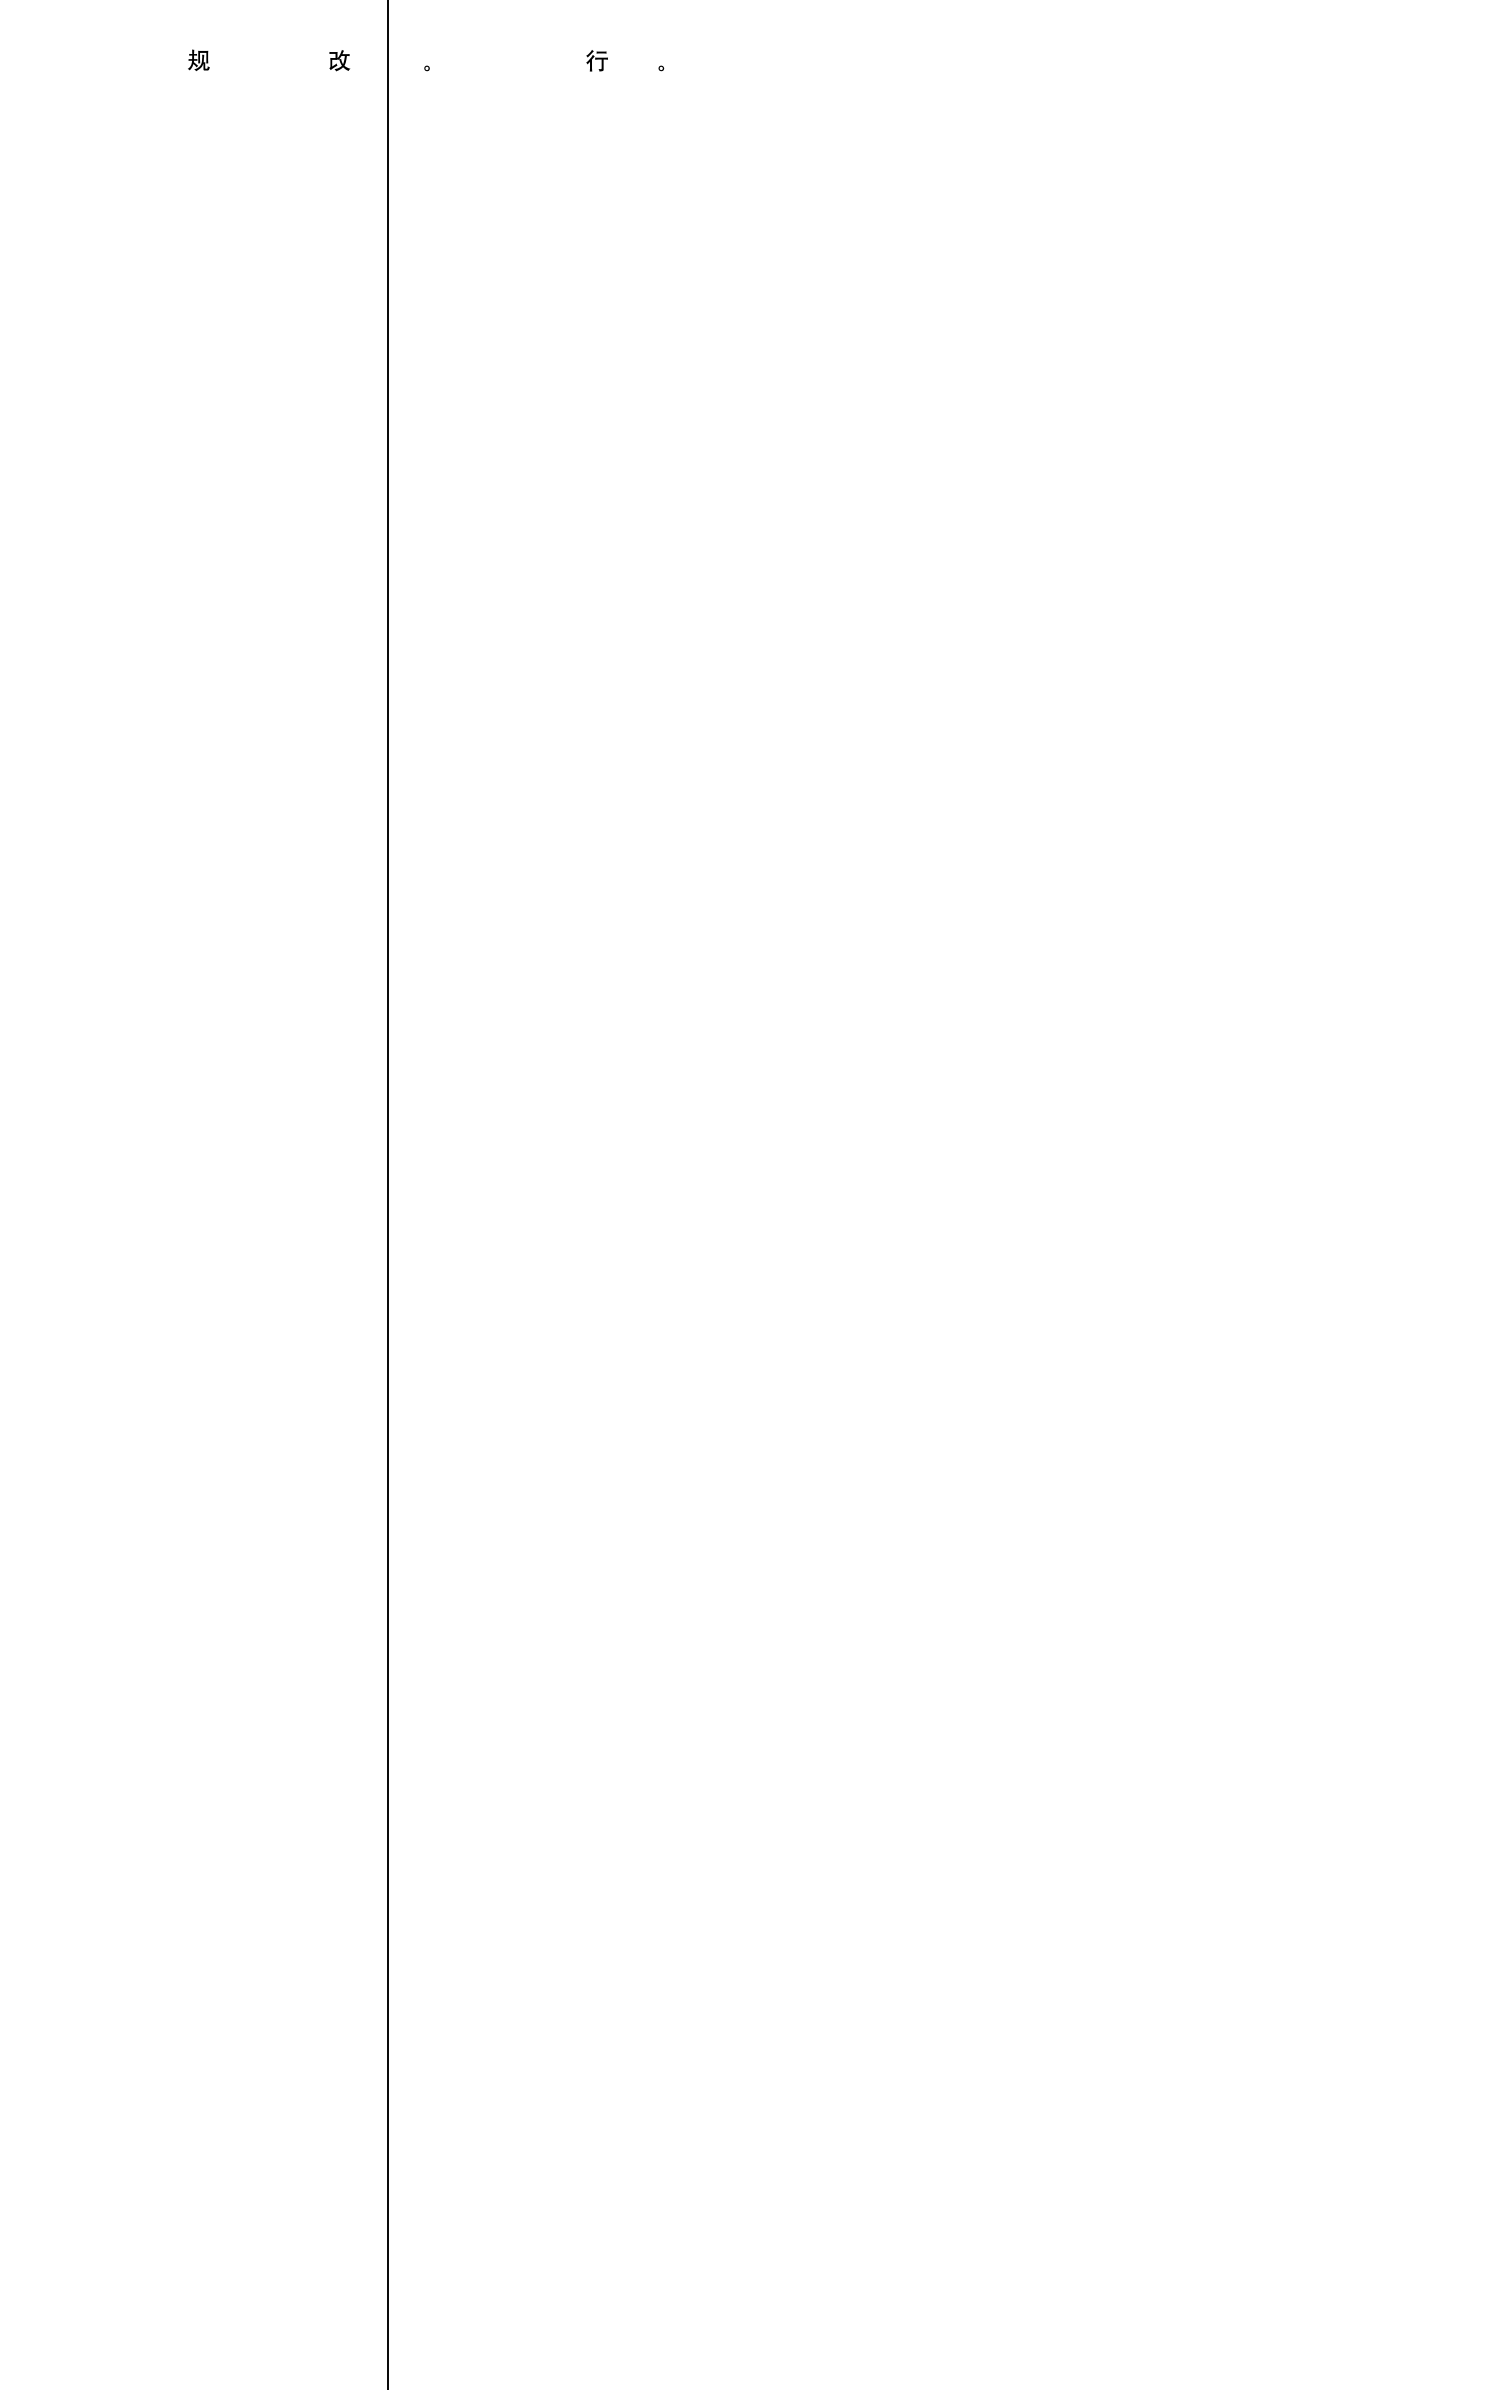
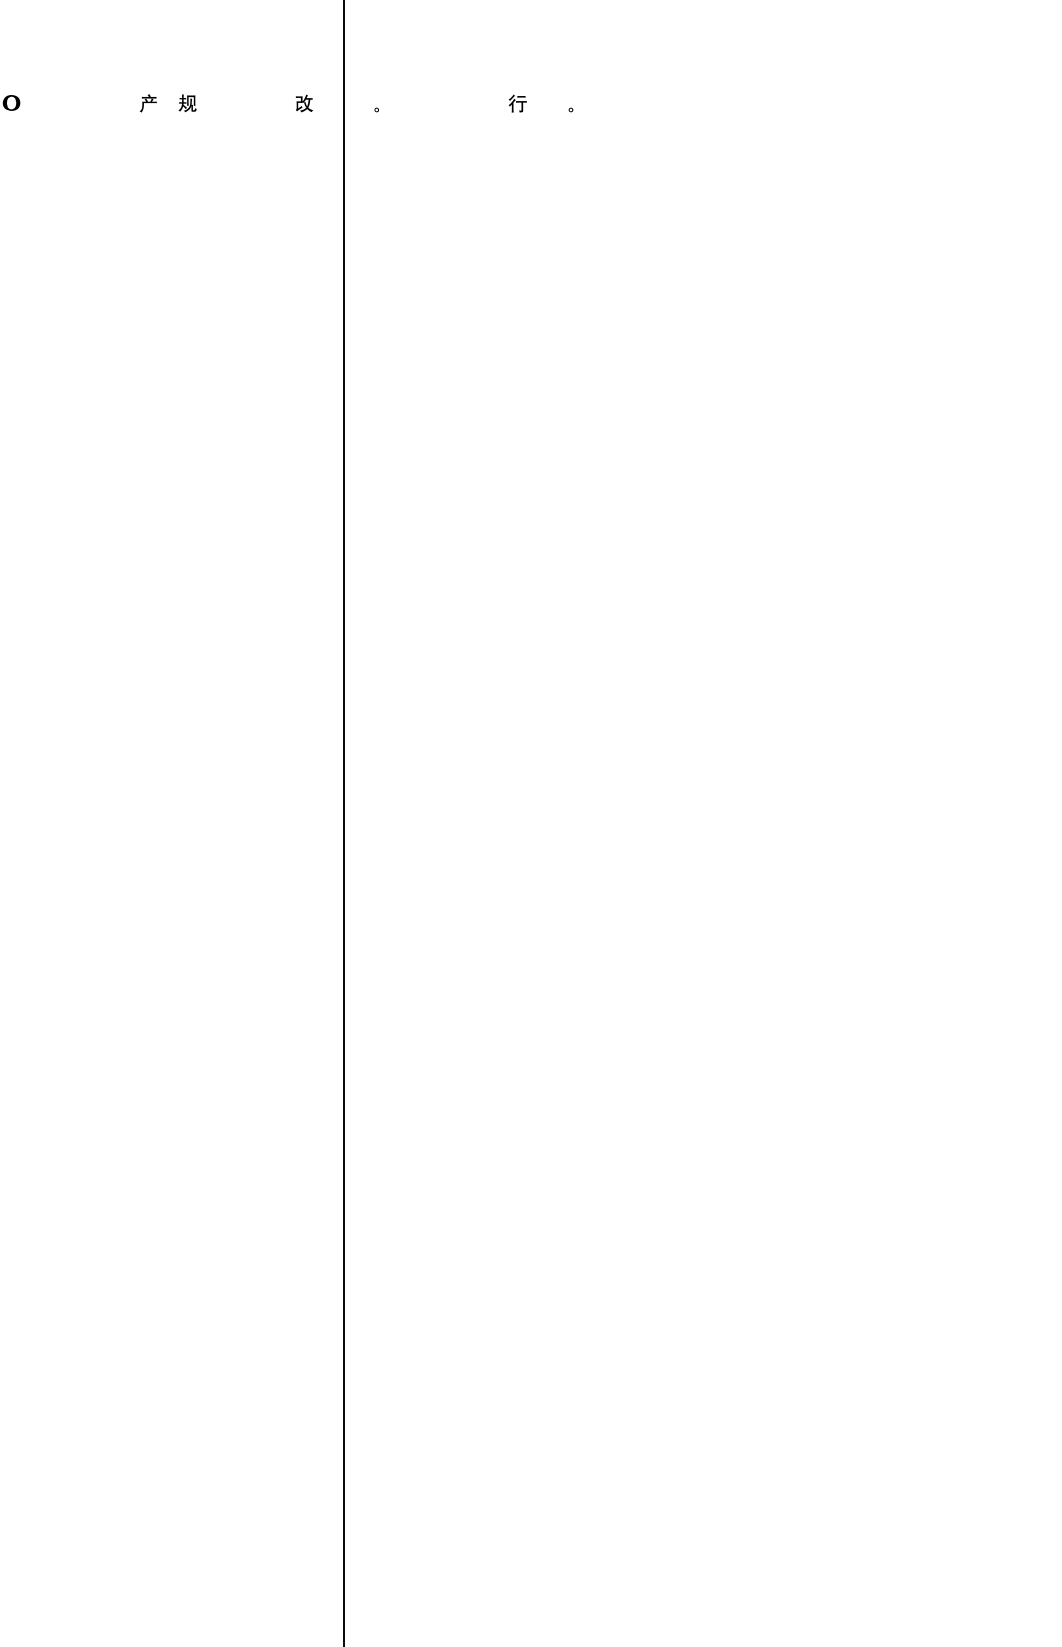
fill: (150, 60) -> (147, 103), added

